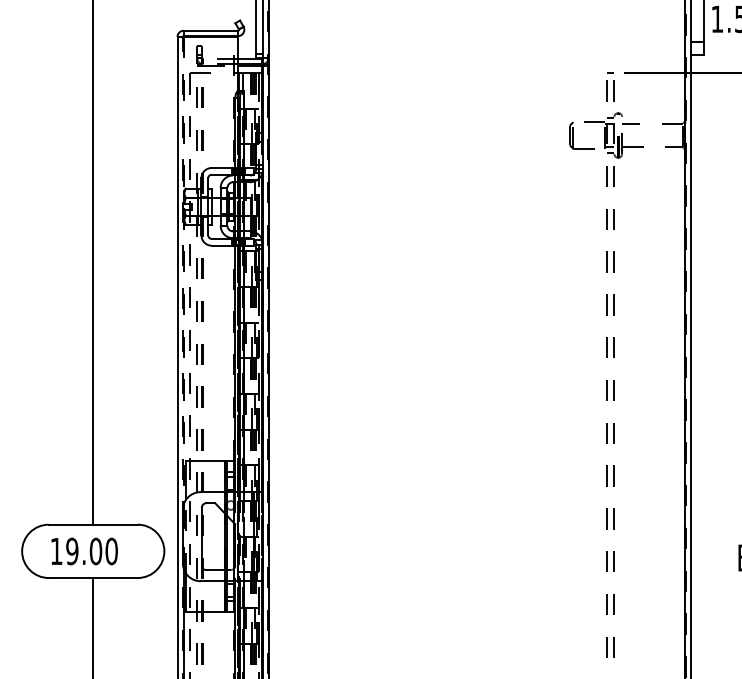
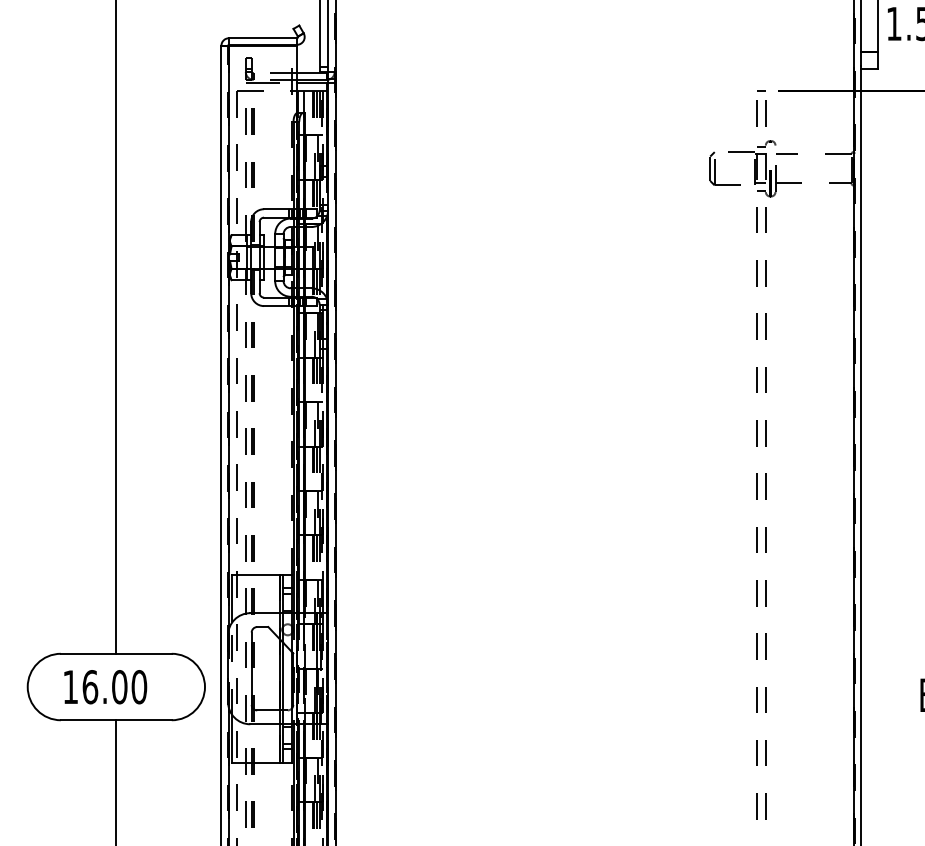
line: (184, 270) -> (229, 337), dashed -> solid
text: (72, 551) -> (90, 687), 19.00 -> 16.00

